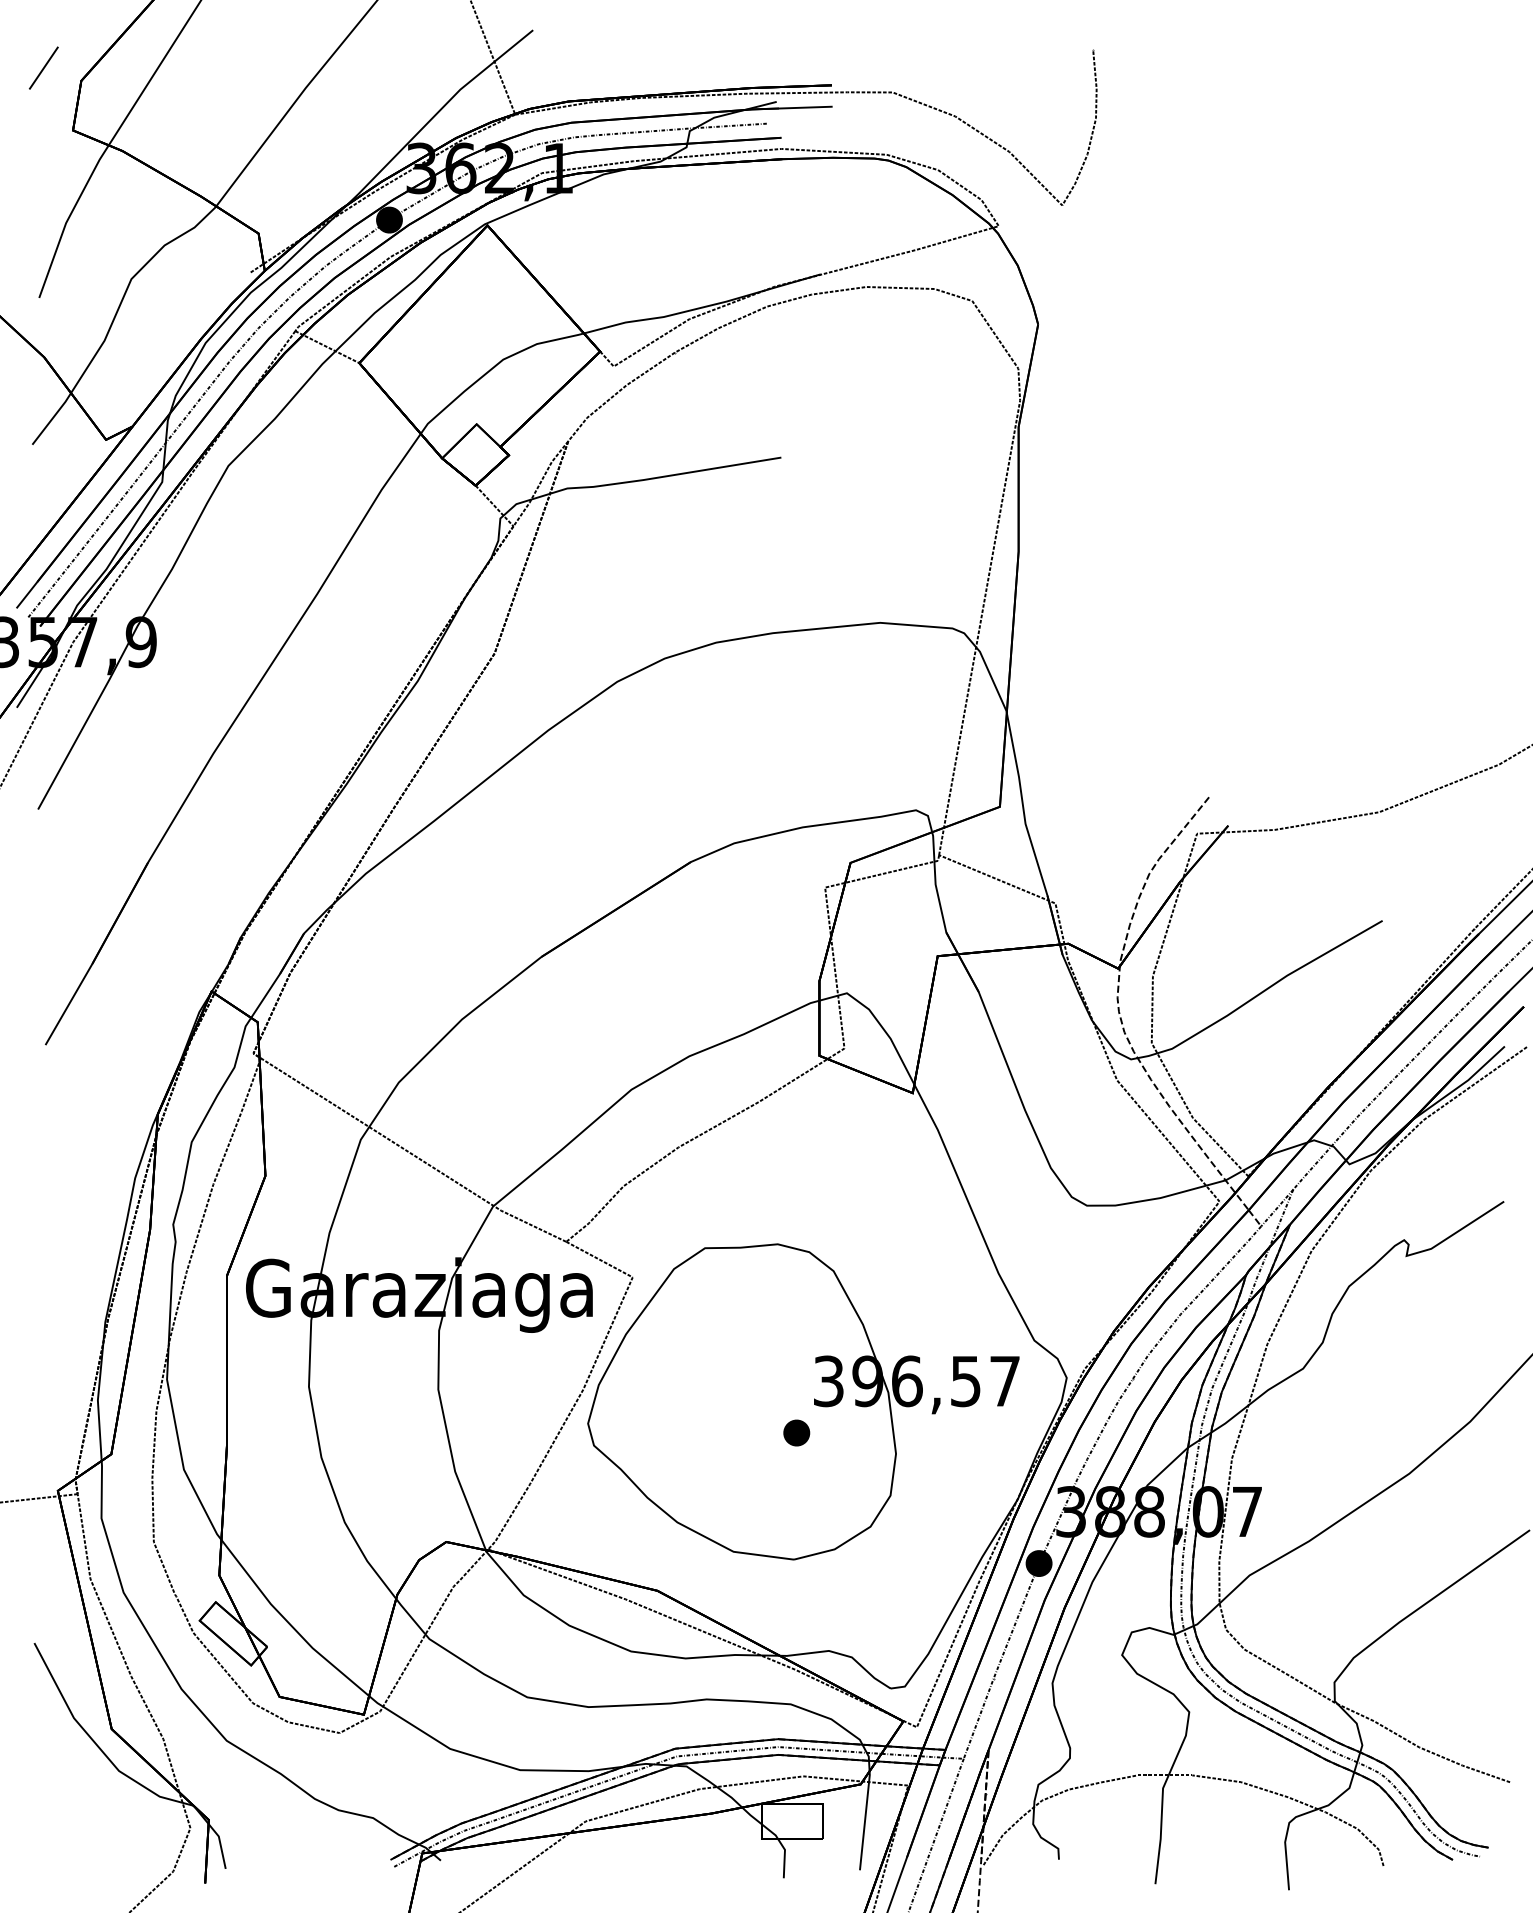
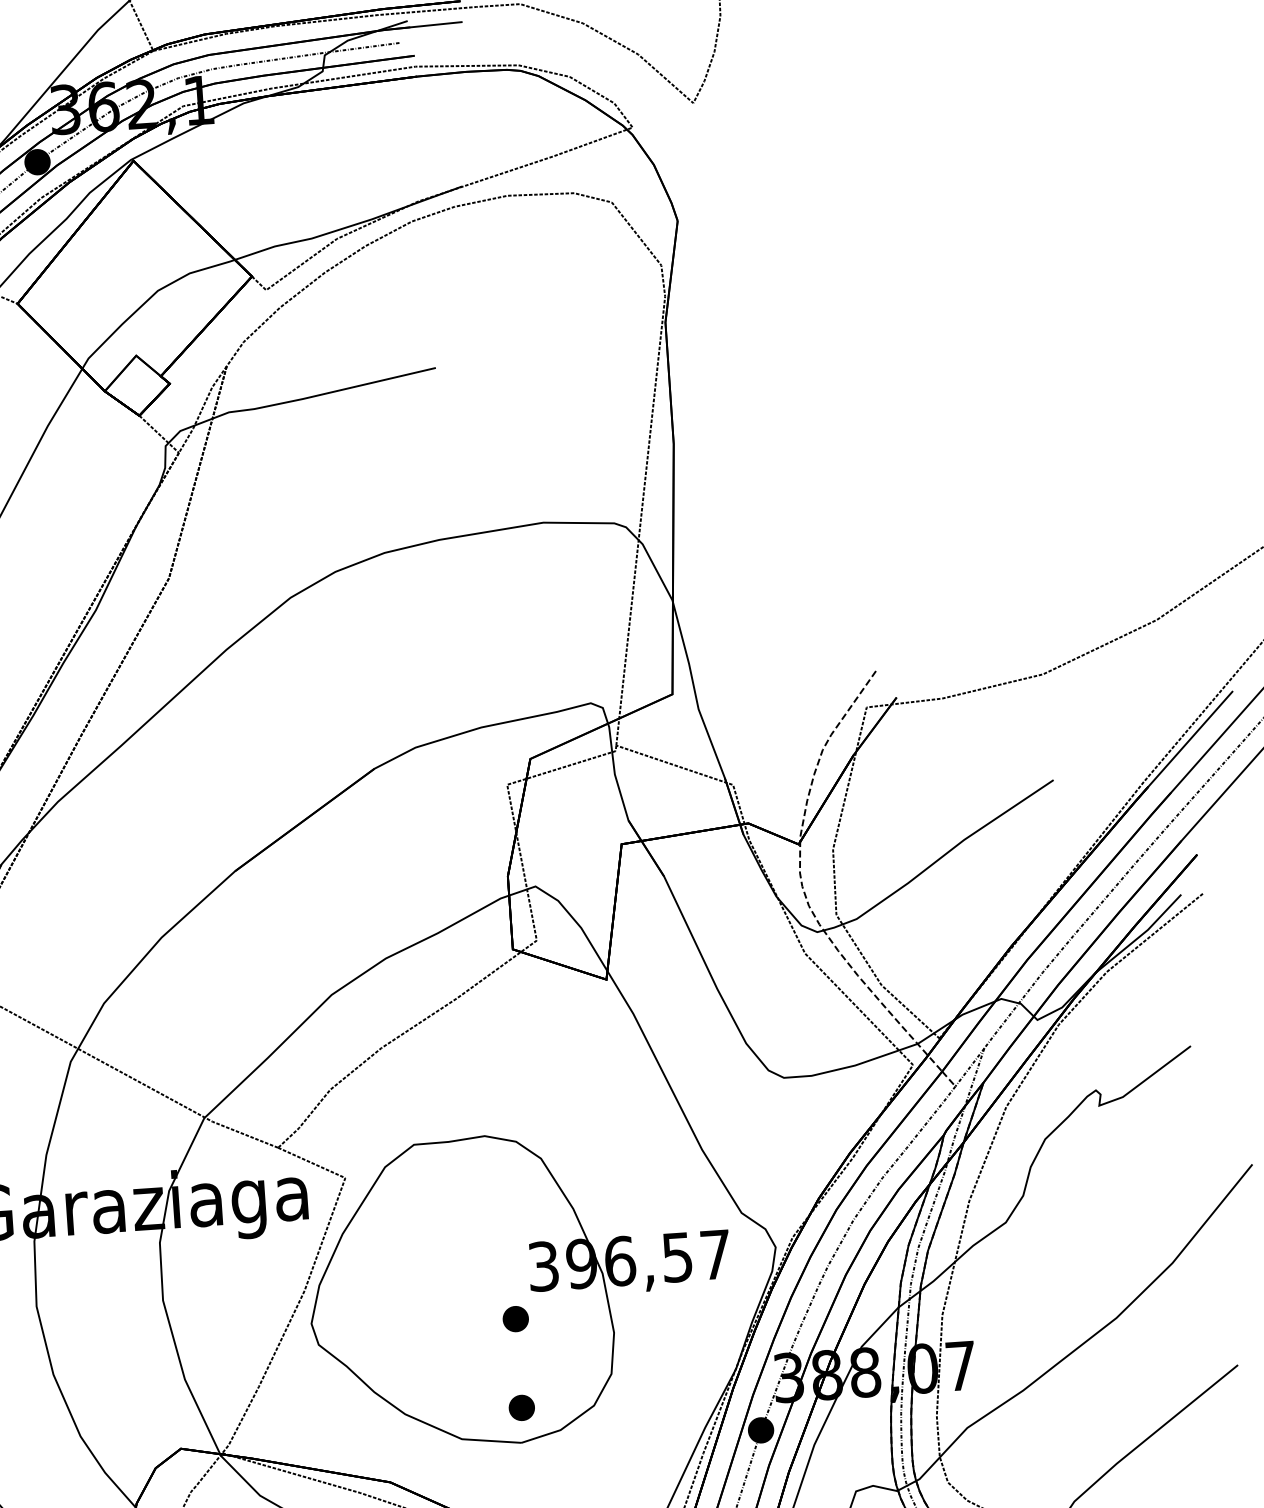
part: (796, 1523) -> (521, 1407), added

